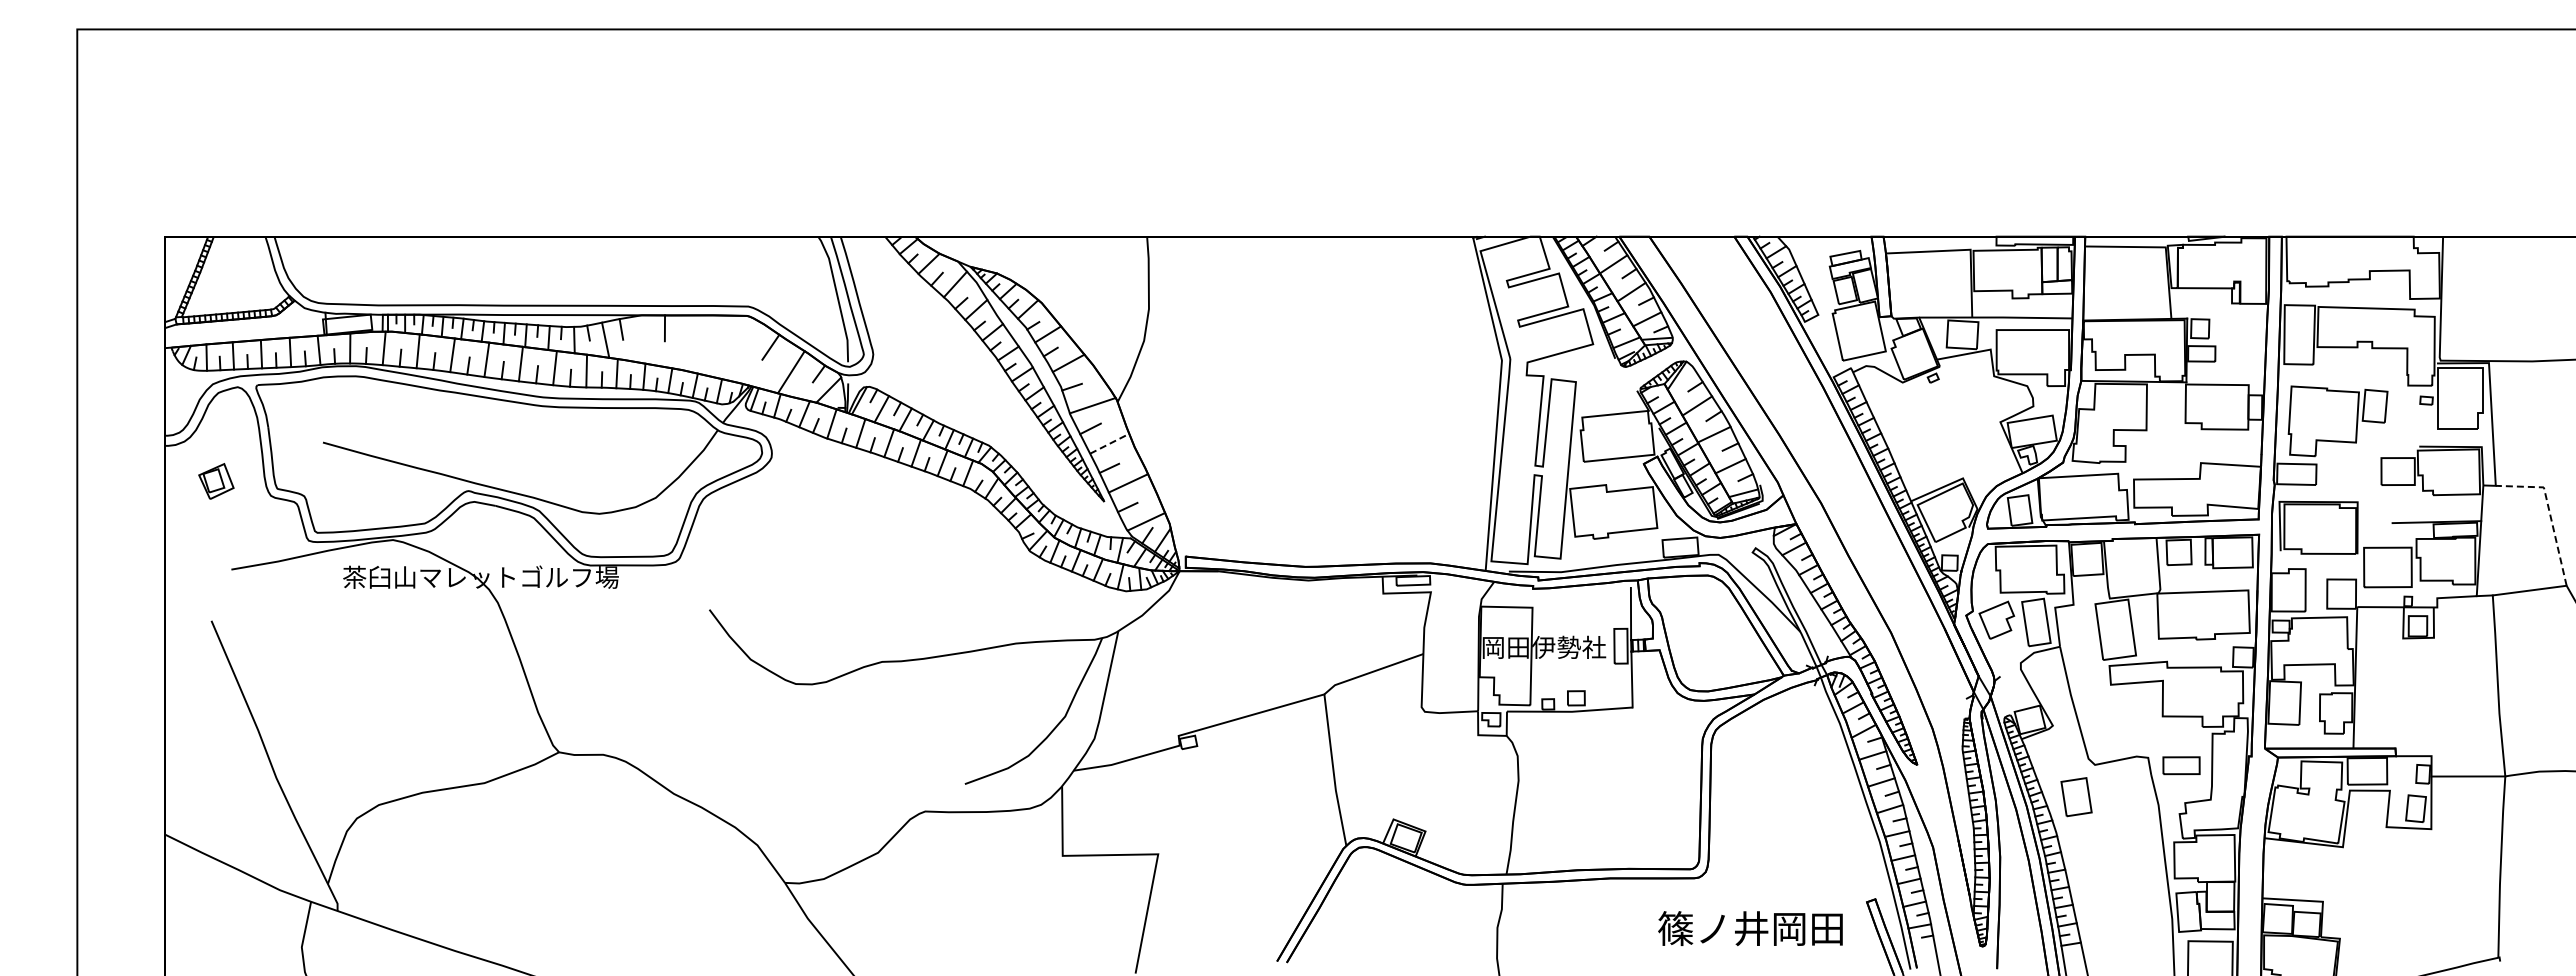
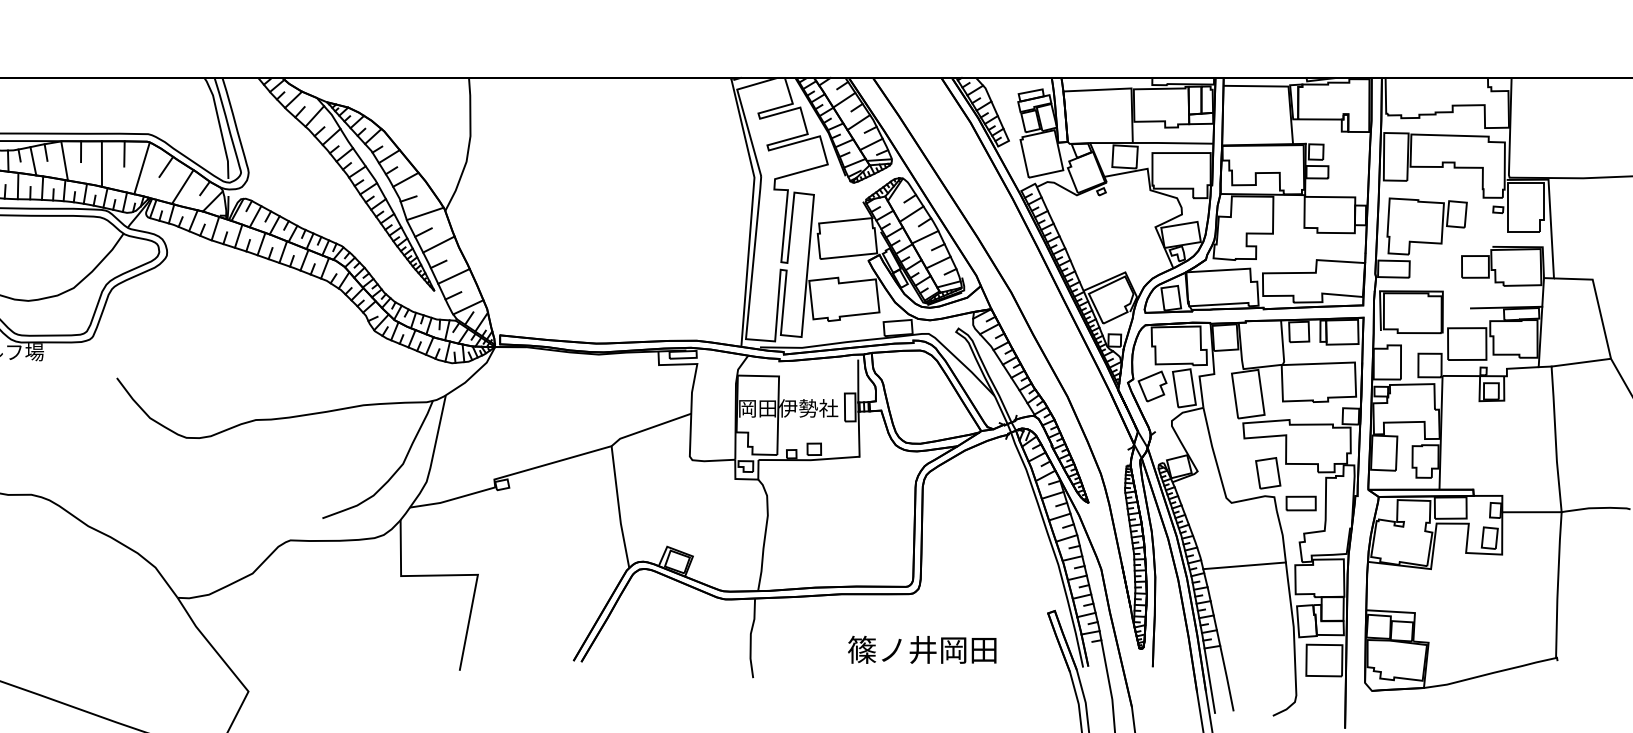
line: (718, 330) -> (124, 153), added
line: (644, 339) -> (64, 160), added
line: (690, 343) -> (101, 163), added
line: (740, 348) -> (141, 167), added
line: (1109, 443) -> (438, 244), dashed -> solid
line: (2549, 511) -> (1597, 299), dashed -> solid
part: (2076, 797) -> (1268, 473), moved
line: (2110, 842) -> (1244, 565), added
text: (1750, 928) -> (922, 649), moved

